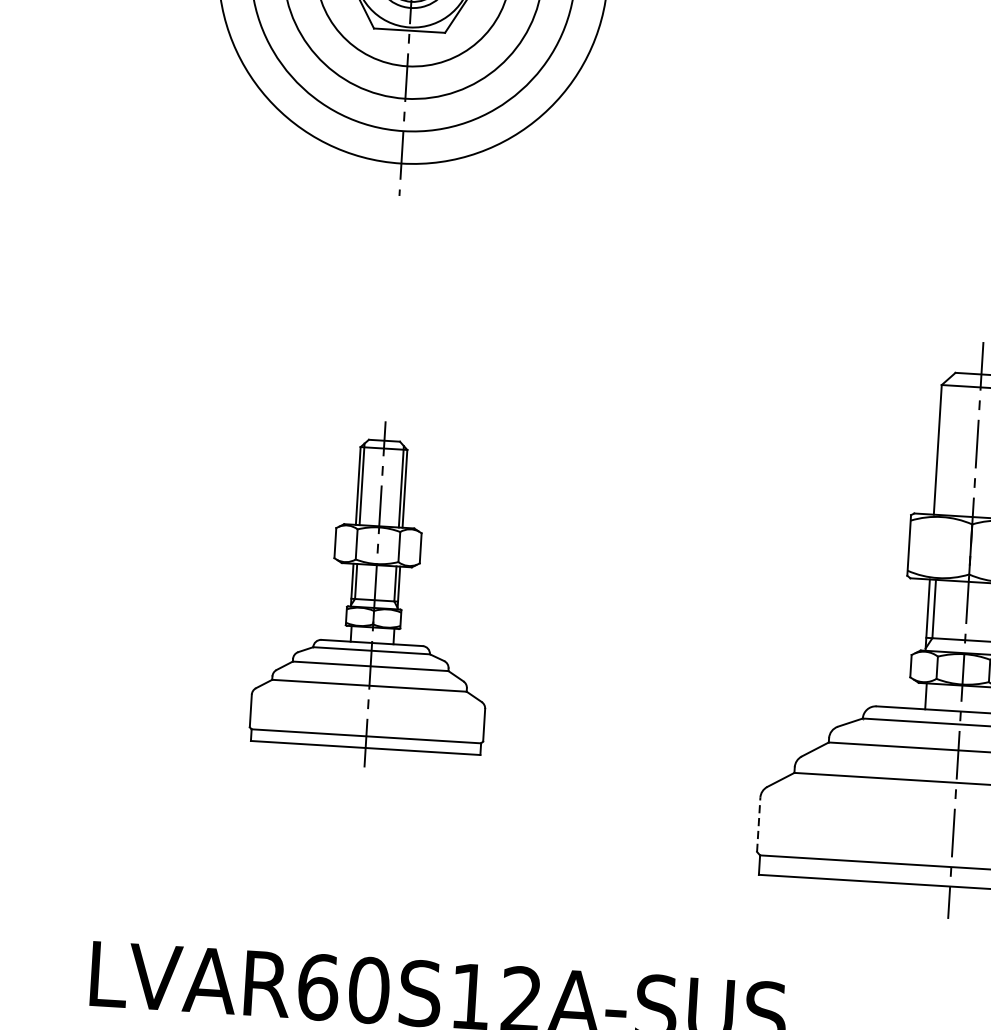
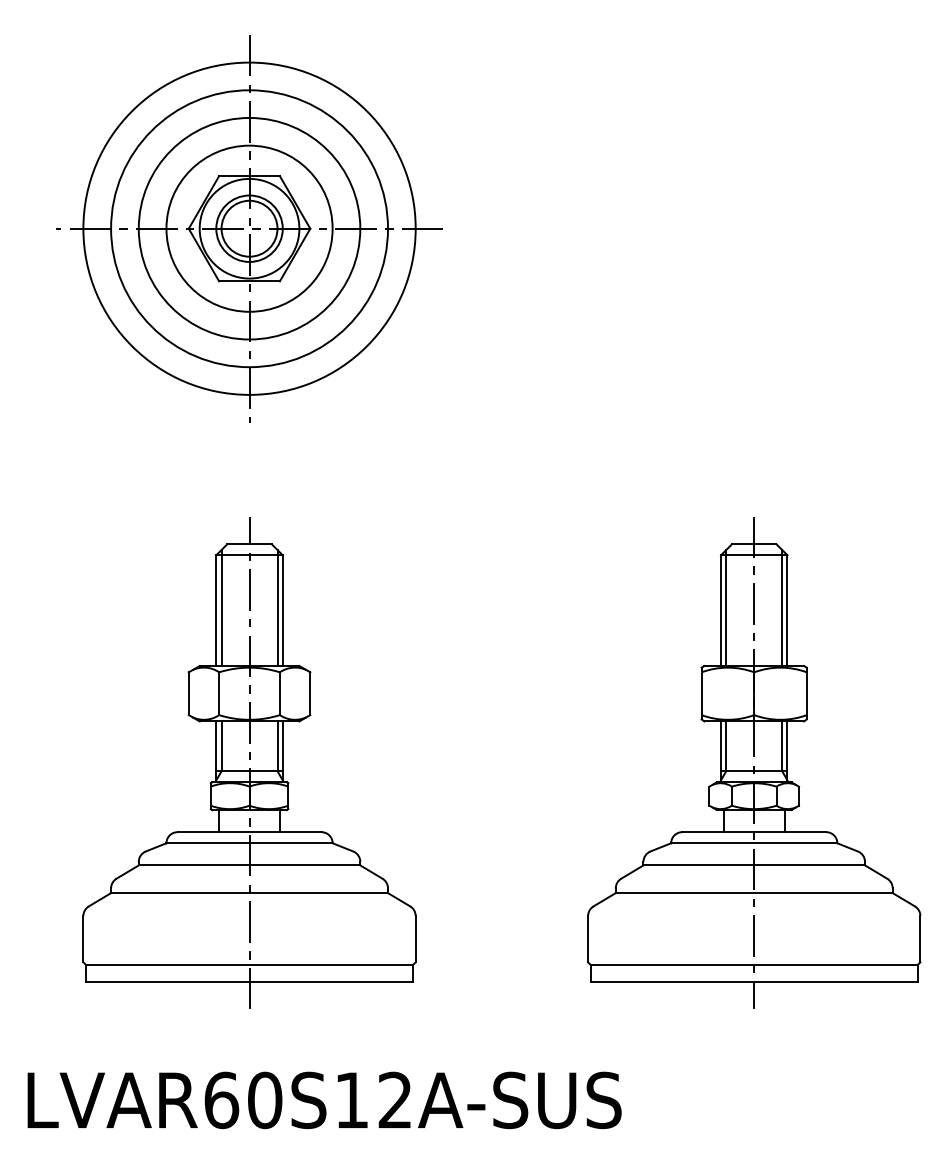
line: (944, 447) -> (726, 608), added
part: (375, 593) -> (249, 762), size x1.67
line: (759, 824) -> (588, 938), dashed -> solid

